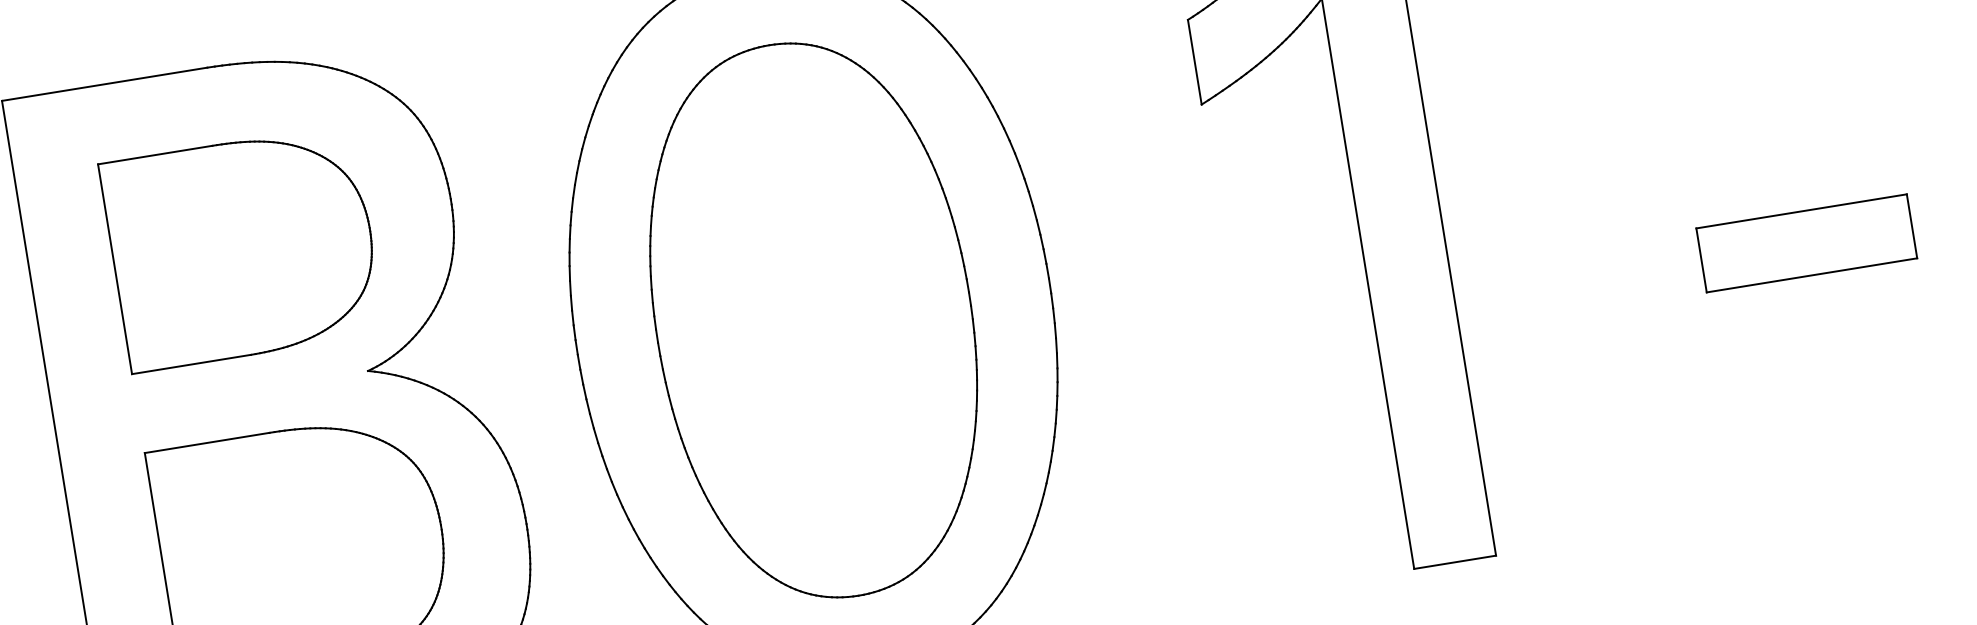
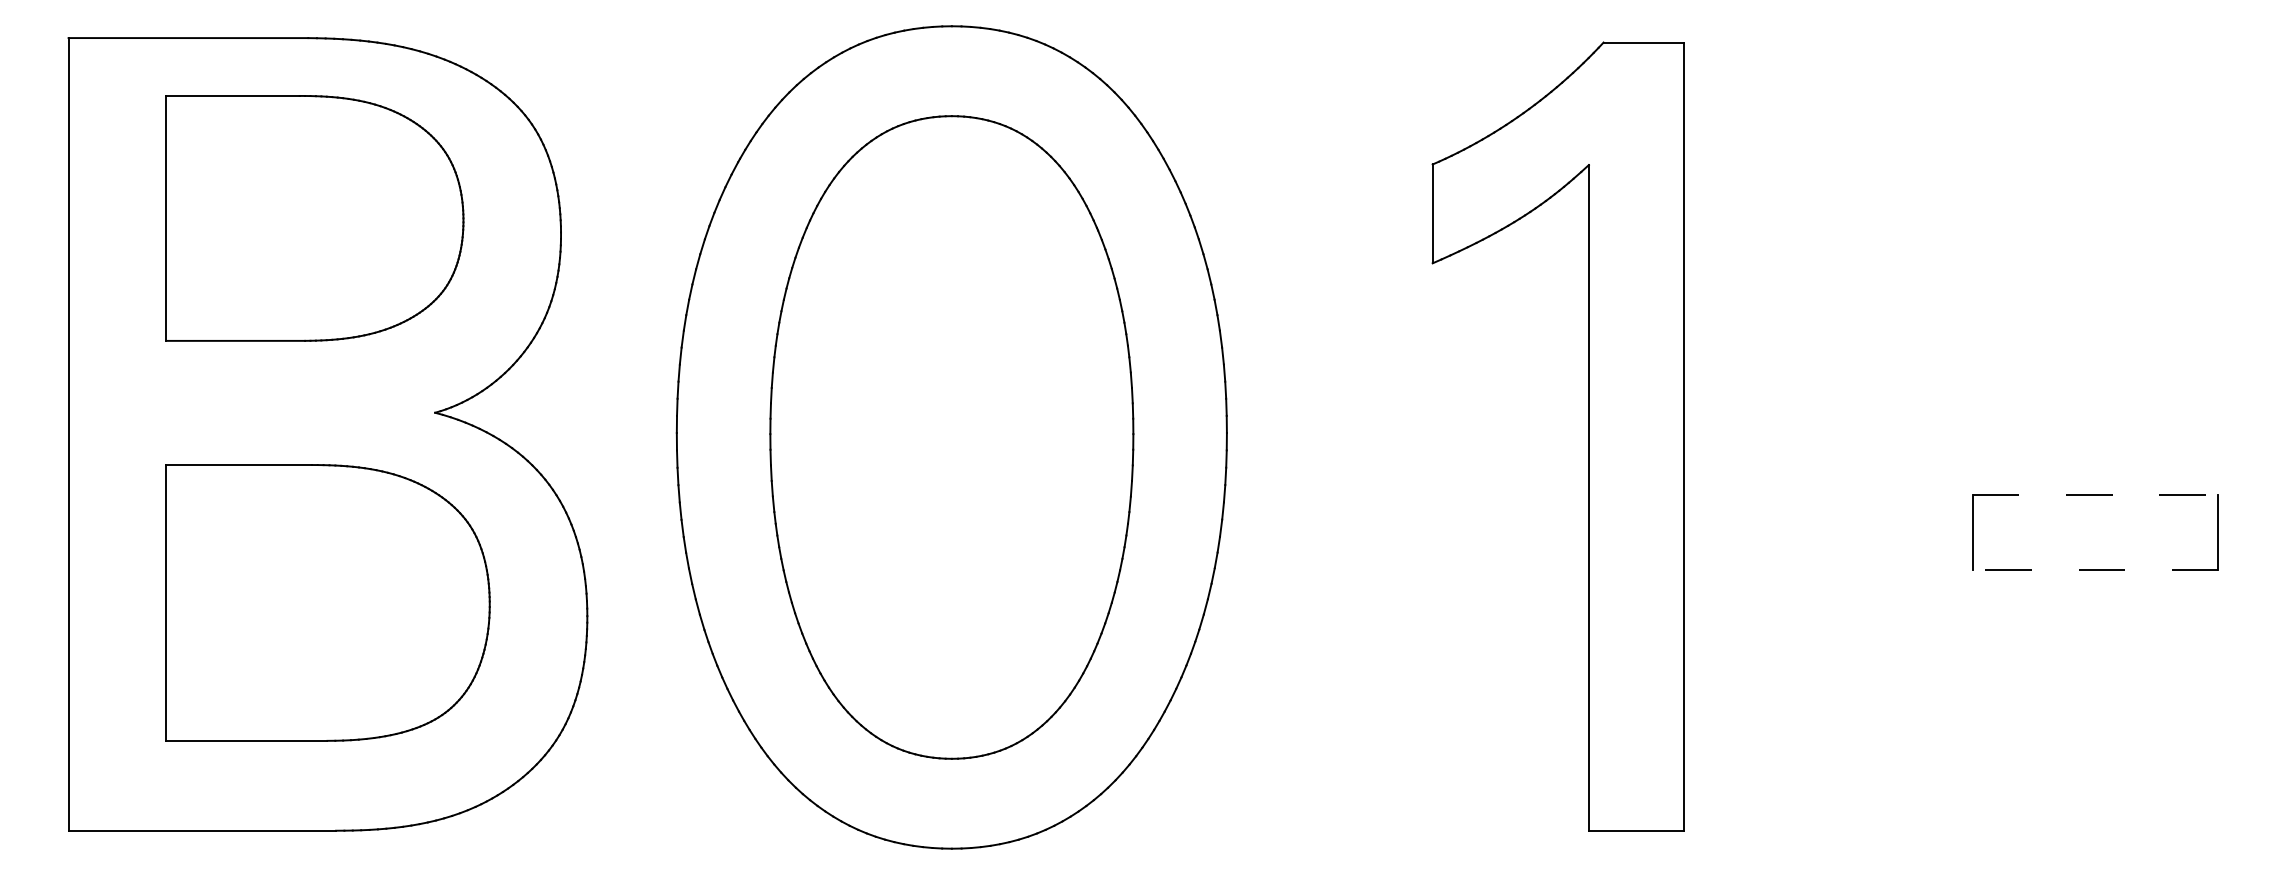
line: (1801, 211) -> (2095, 495), solid -> dashed
part: (242, 248) -> (314, 218), moved
line: (1812, 275) -> (2095, 570), solid -> dashed

